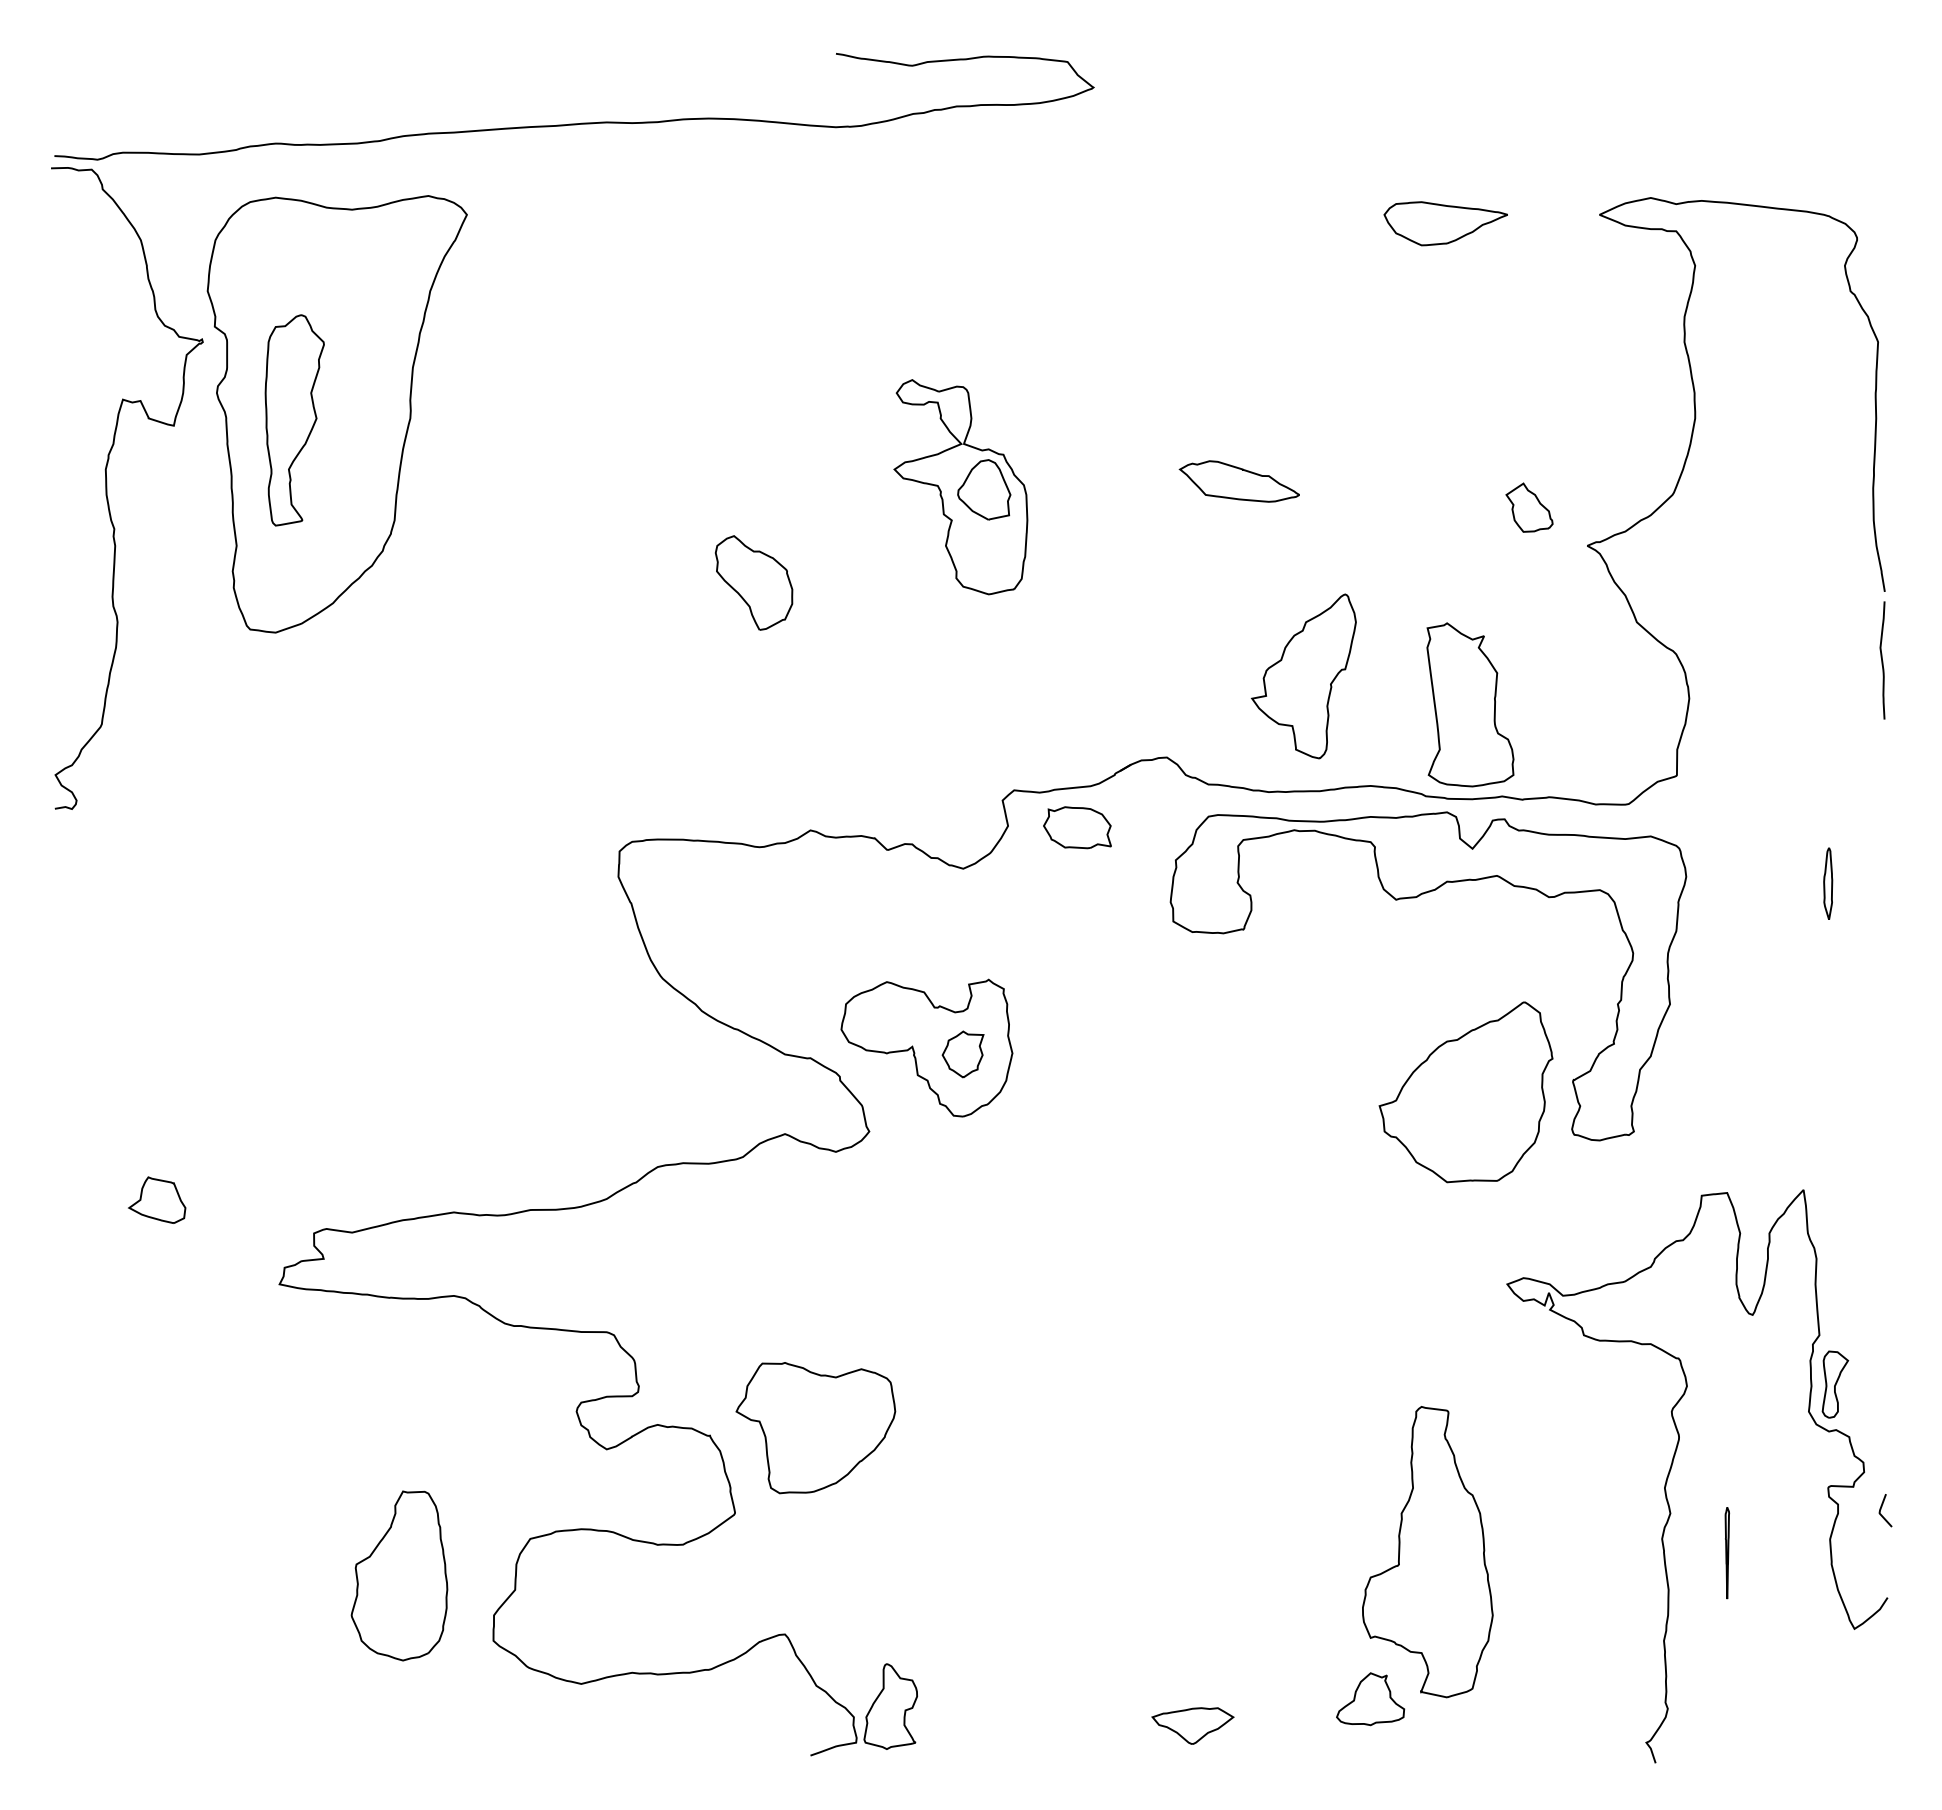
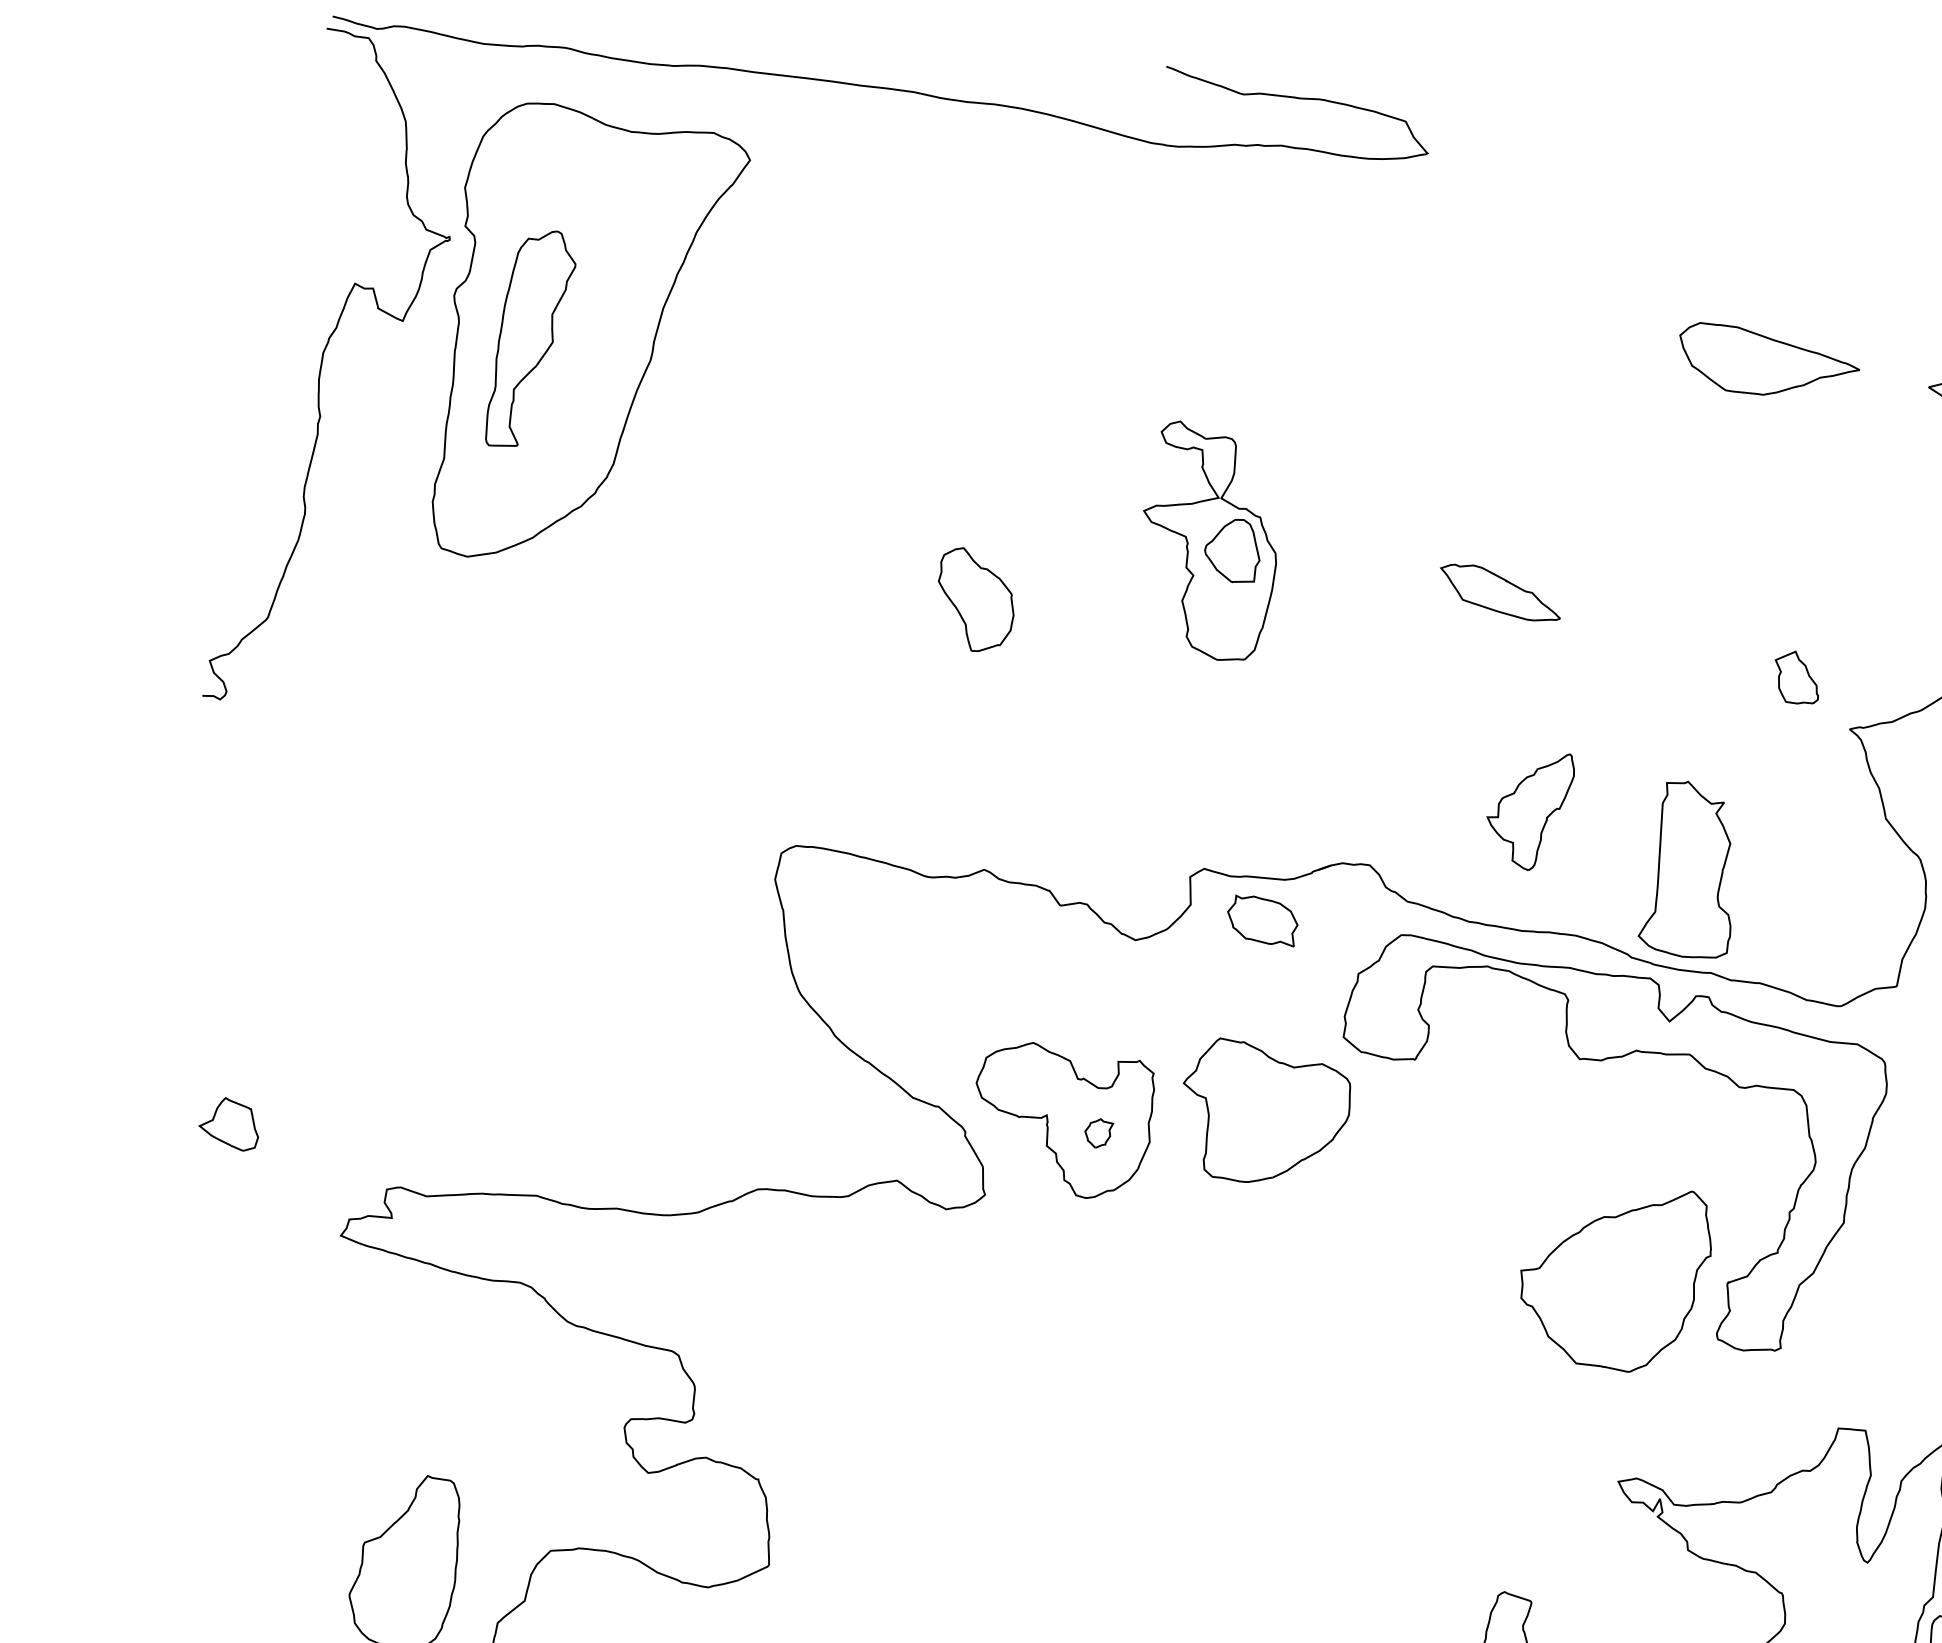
part: (1445, 223) -> (1766, 365), size x1.4
part: (1303, 676) -> (1528, 808), size x0.7
part: (962, 1054) -> (1097, 1133), size x0.6
part: (815, 1428) -> (1262, 1116), moved

